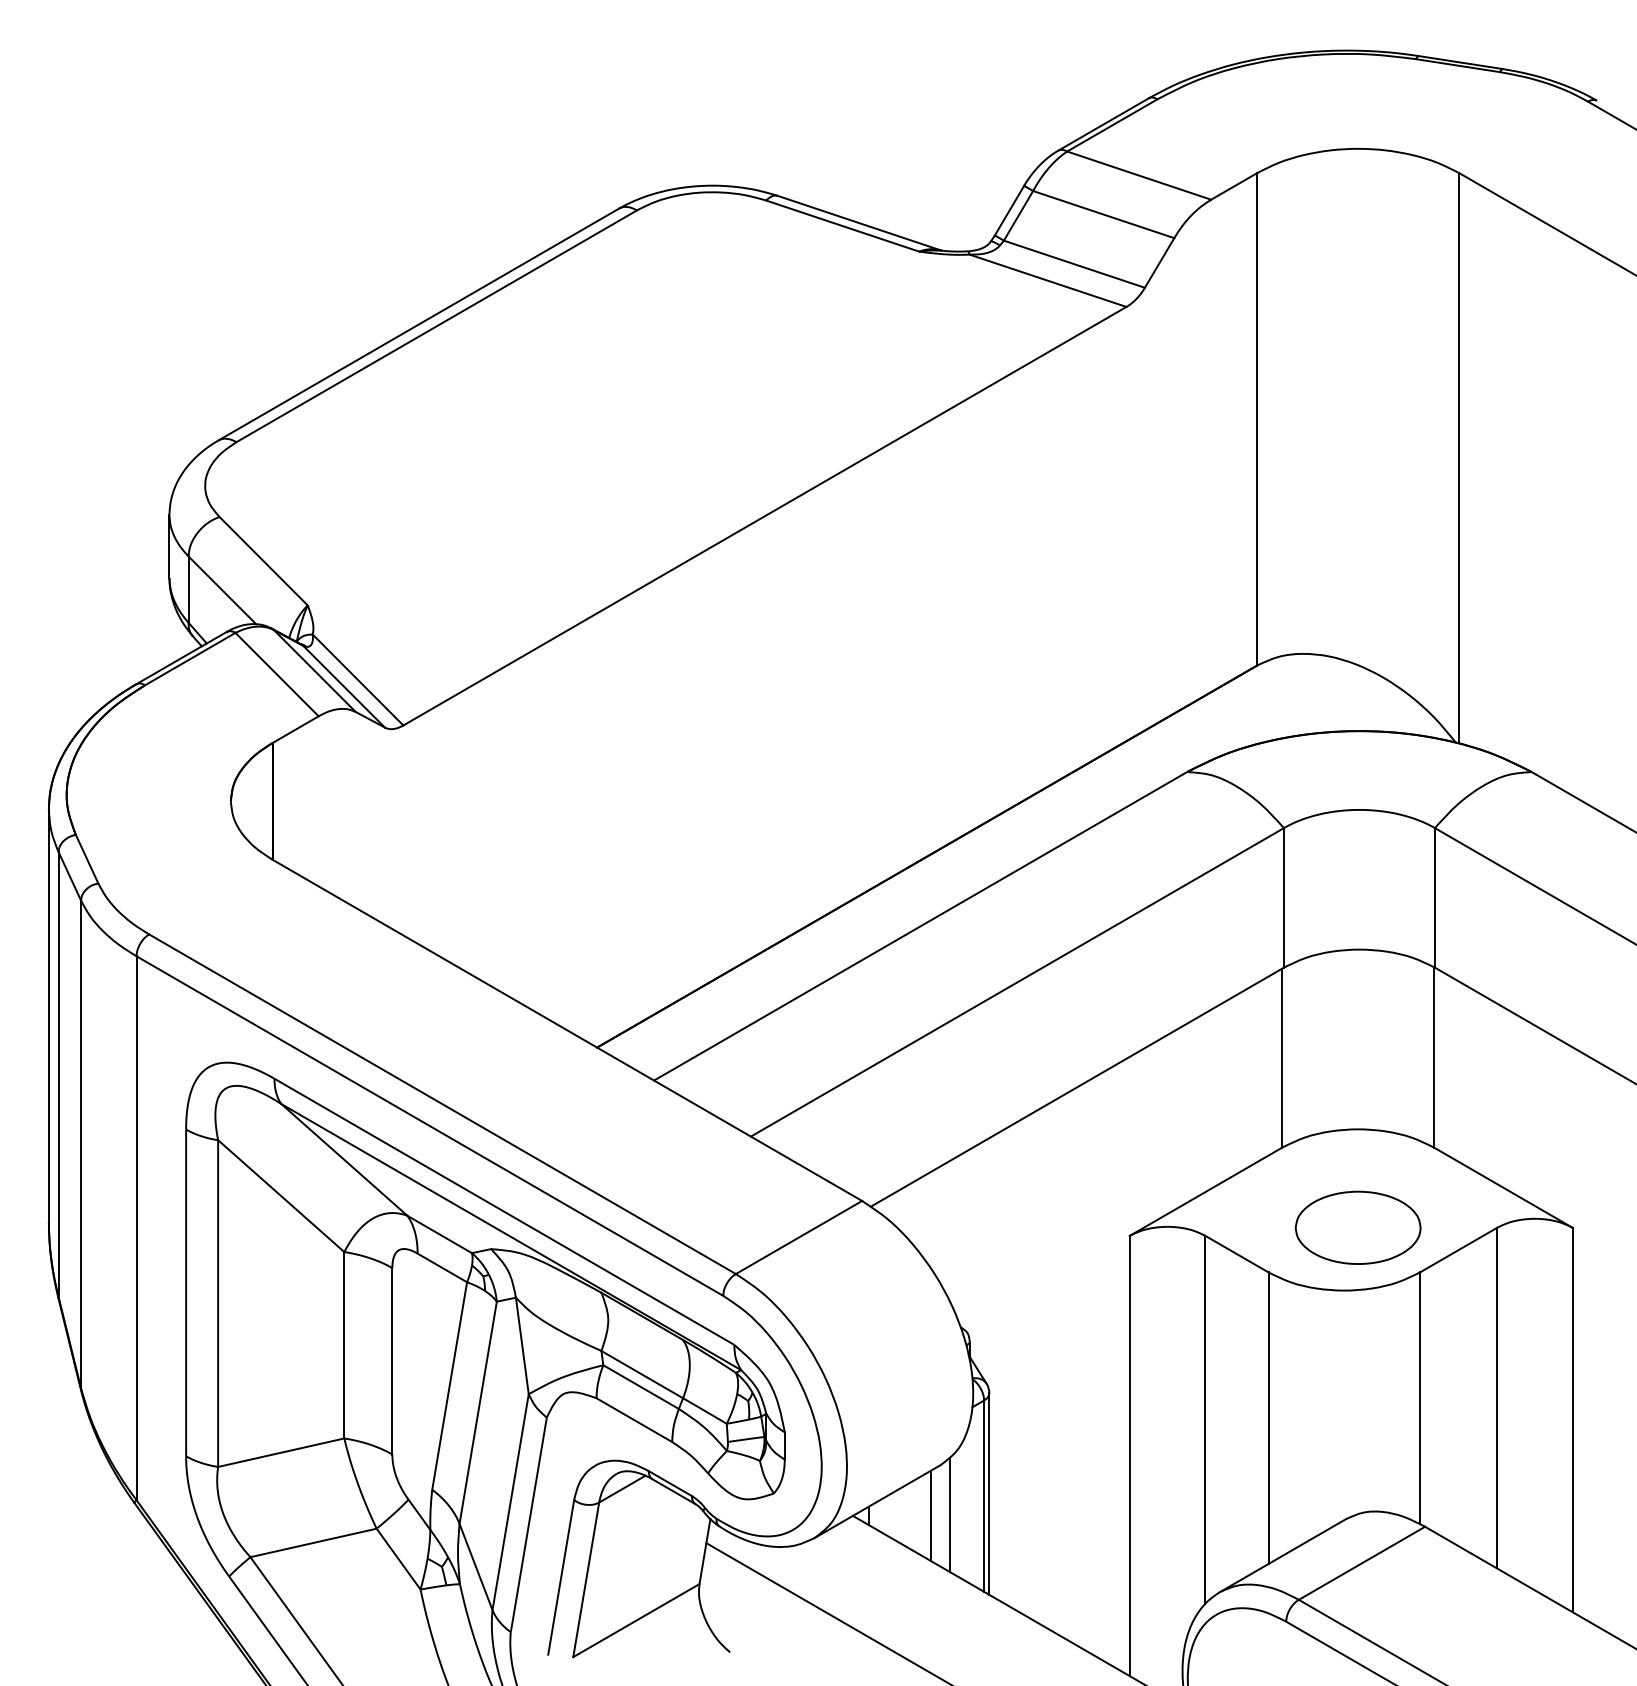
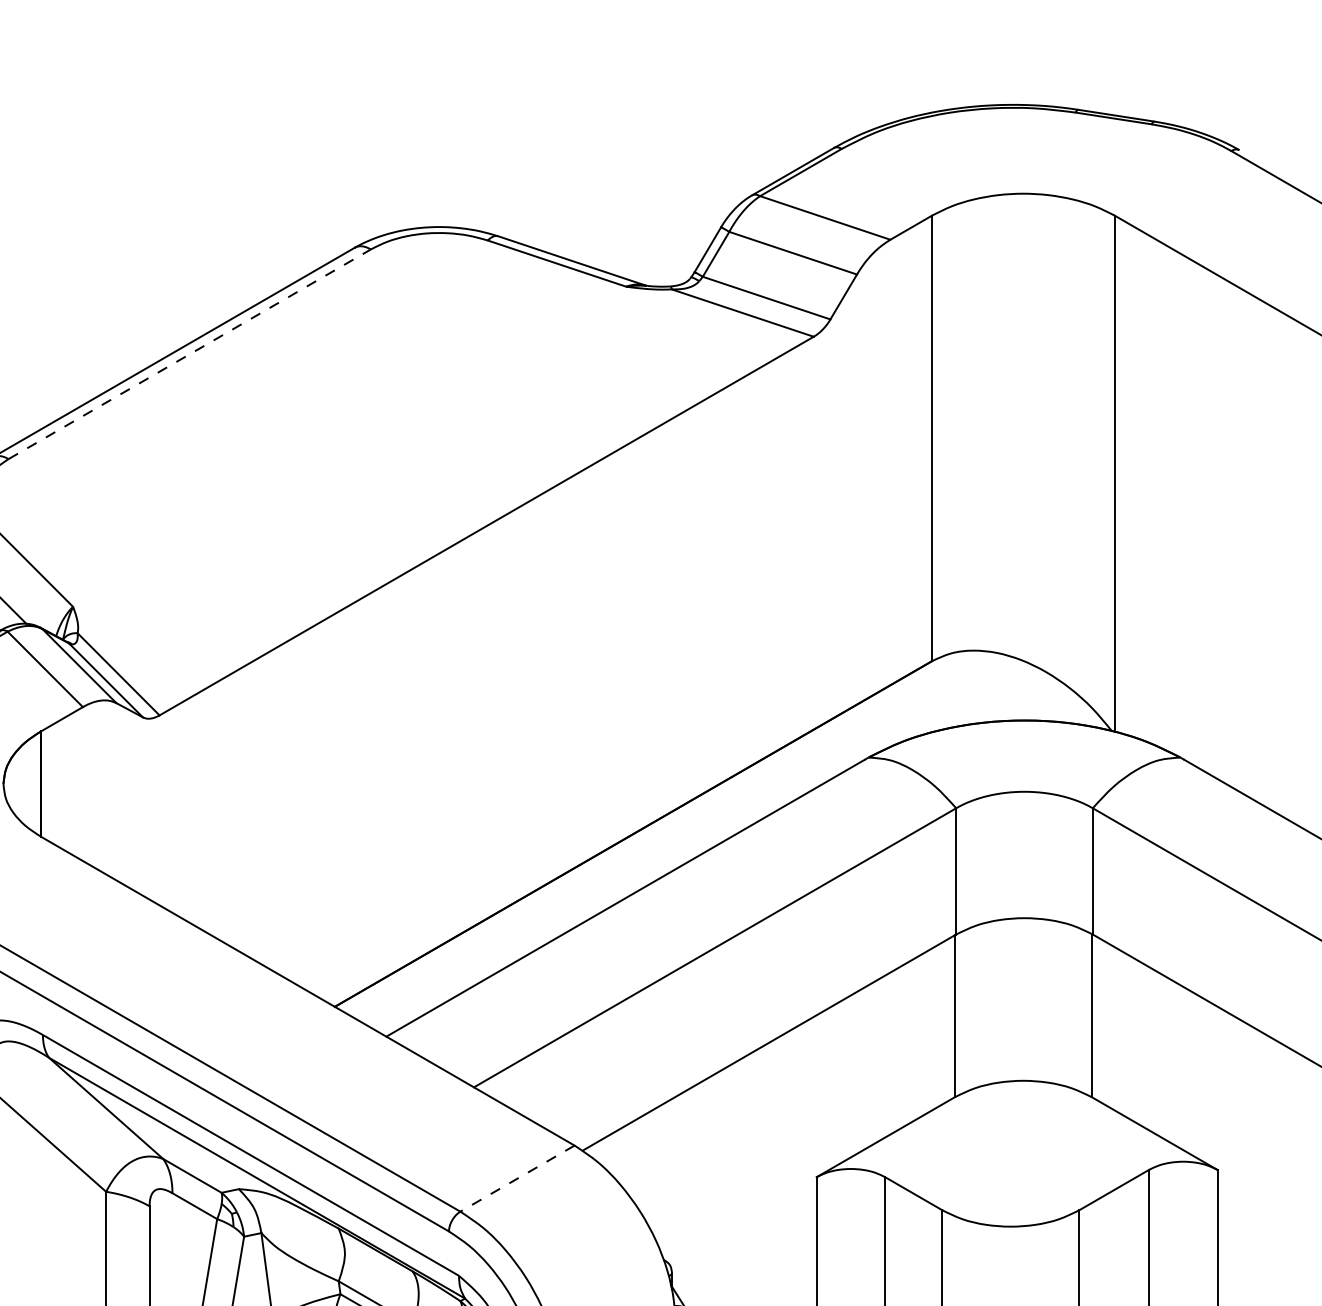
line: (437, 326) -> (190, 354), solid -> dashed
part: (1357, 1227) -> (1022, 1169), removed
line: (799, 1237) -> (517, 1178), solid -> dashed

